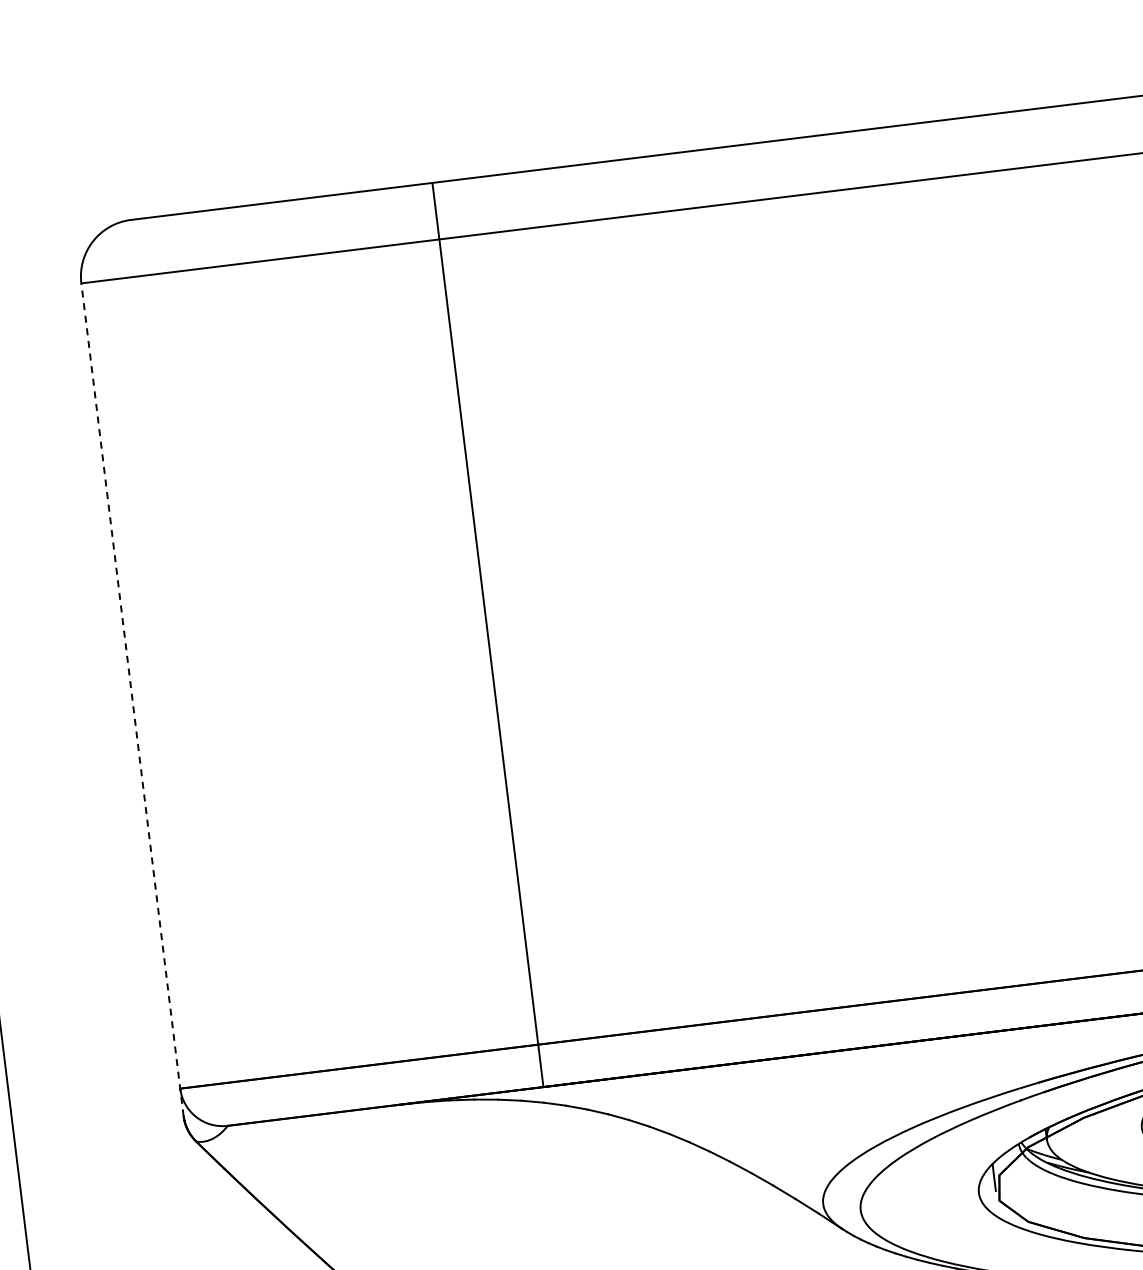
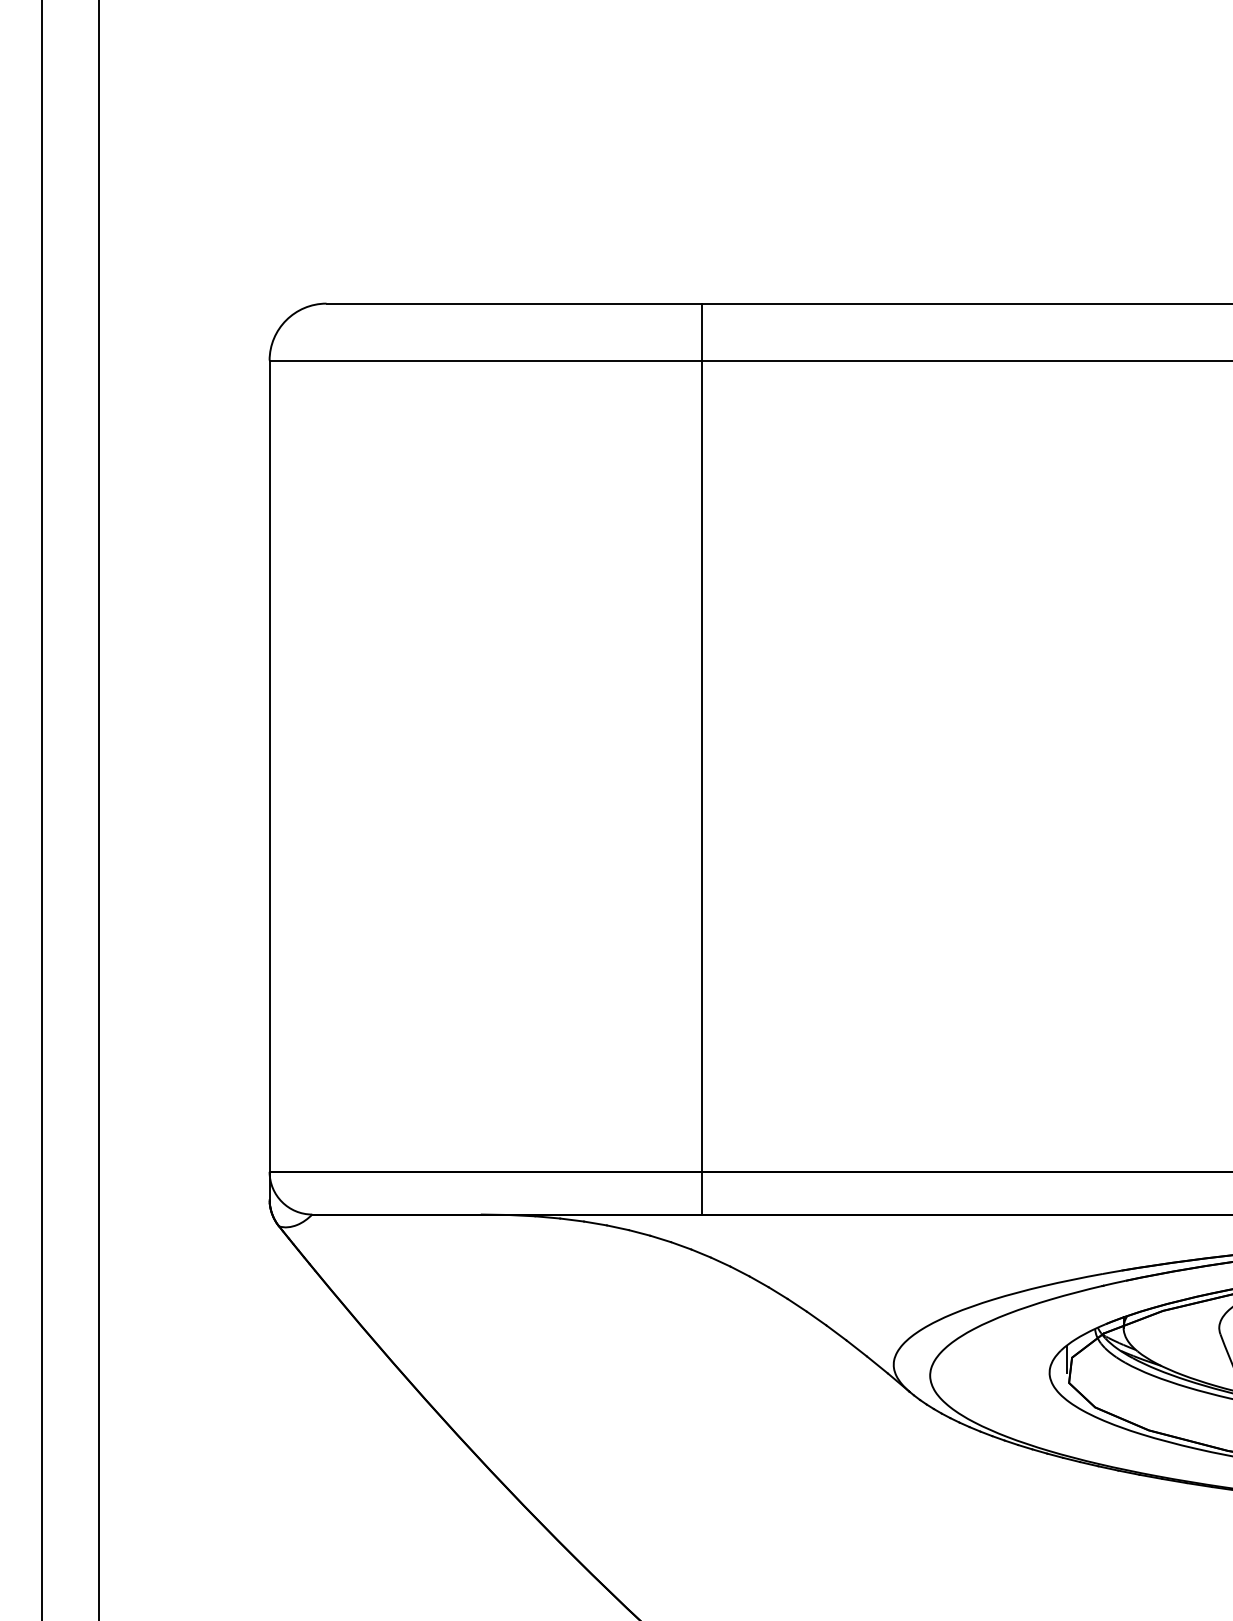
line: (488, 634) -> (702, 758), moved
line: (132, 700) -> (269, 780), dashed -> solid

